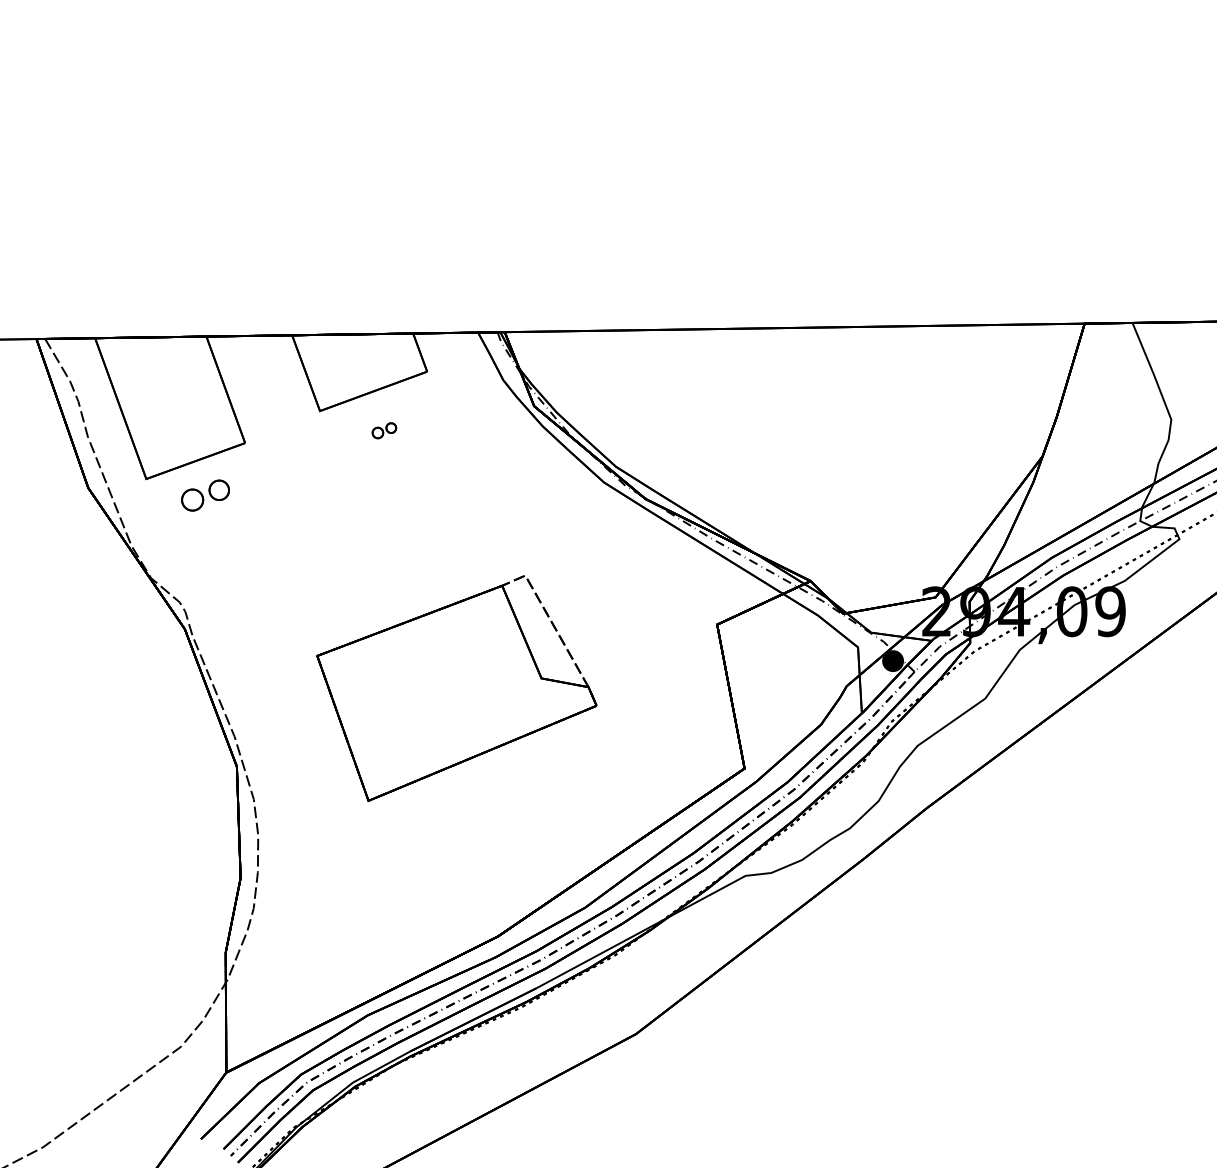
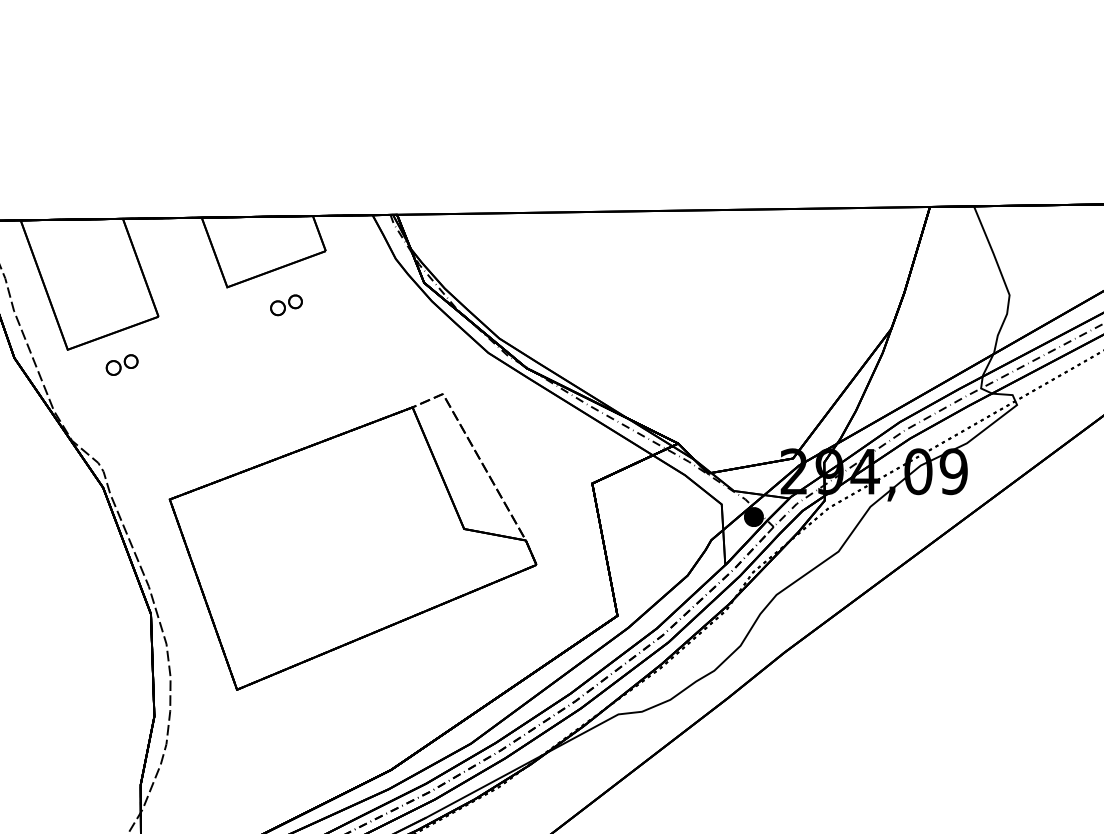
part: (384, 430) -> (286, 305), size x1.43
part: (205, 495) -> (122, 364), size x0.71
part: (456, 688) -> (352, 542), size x1.43

